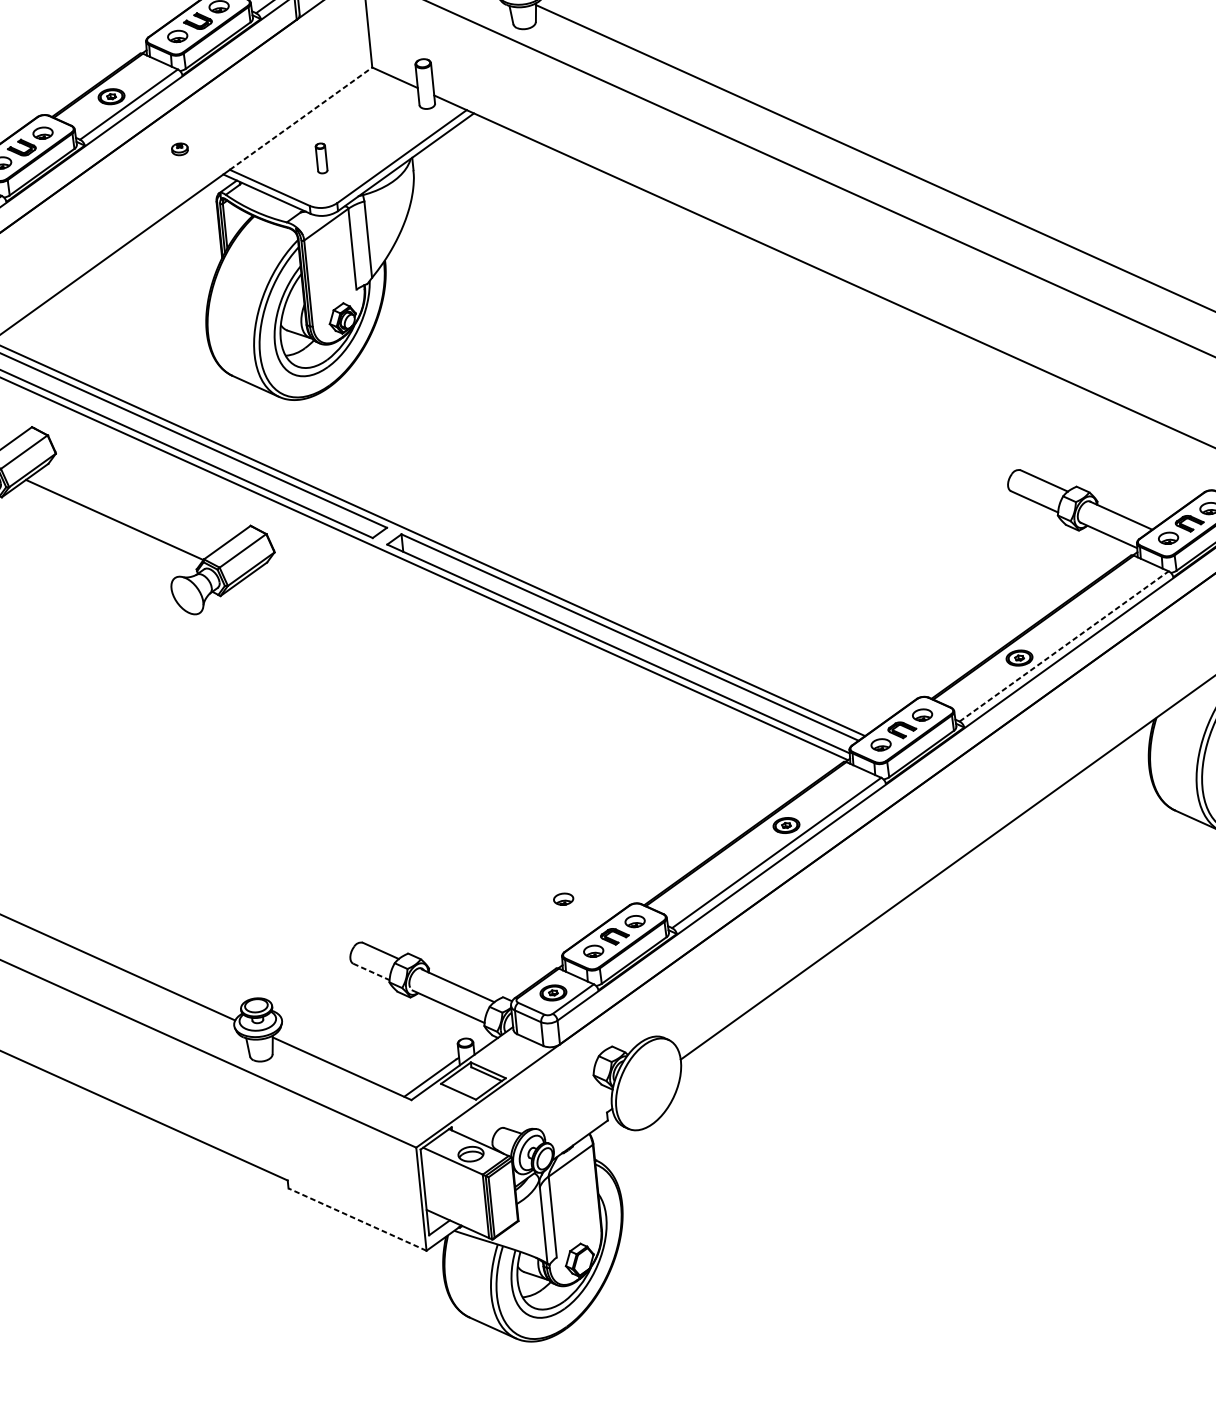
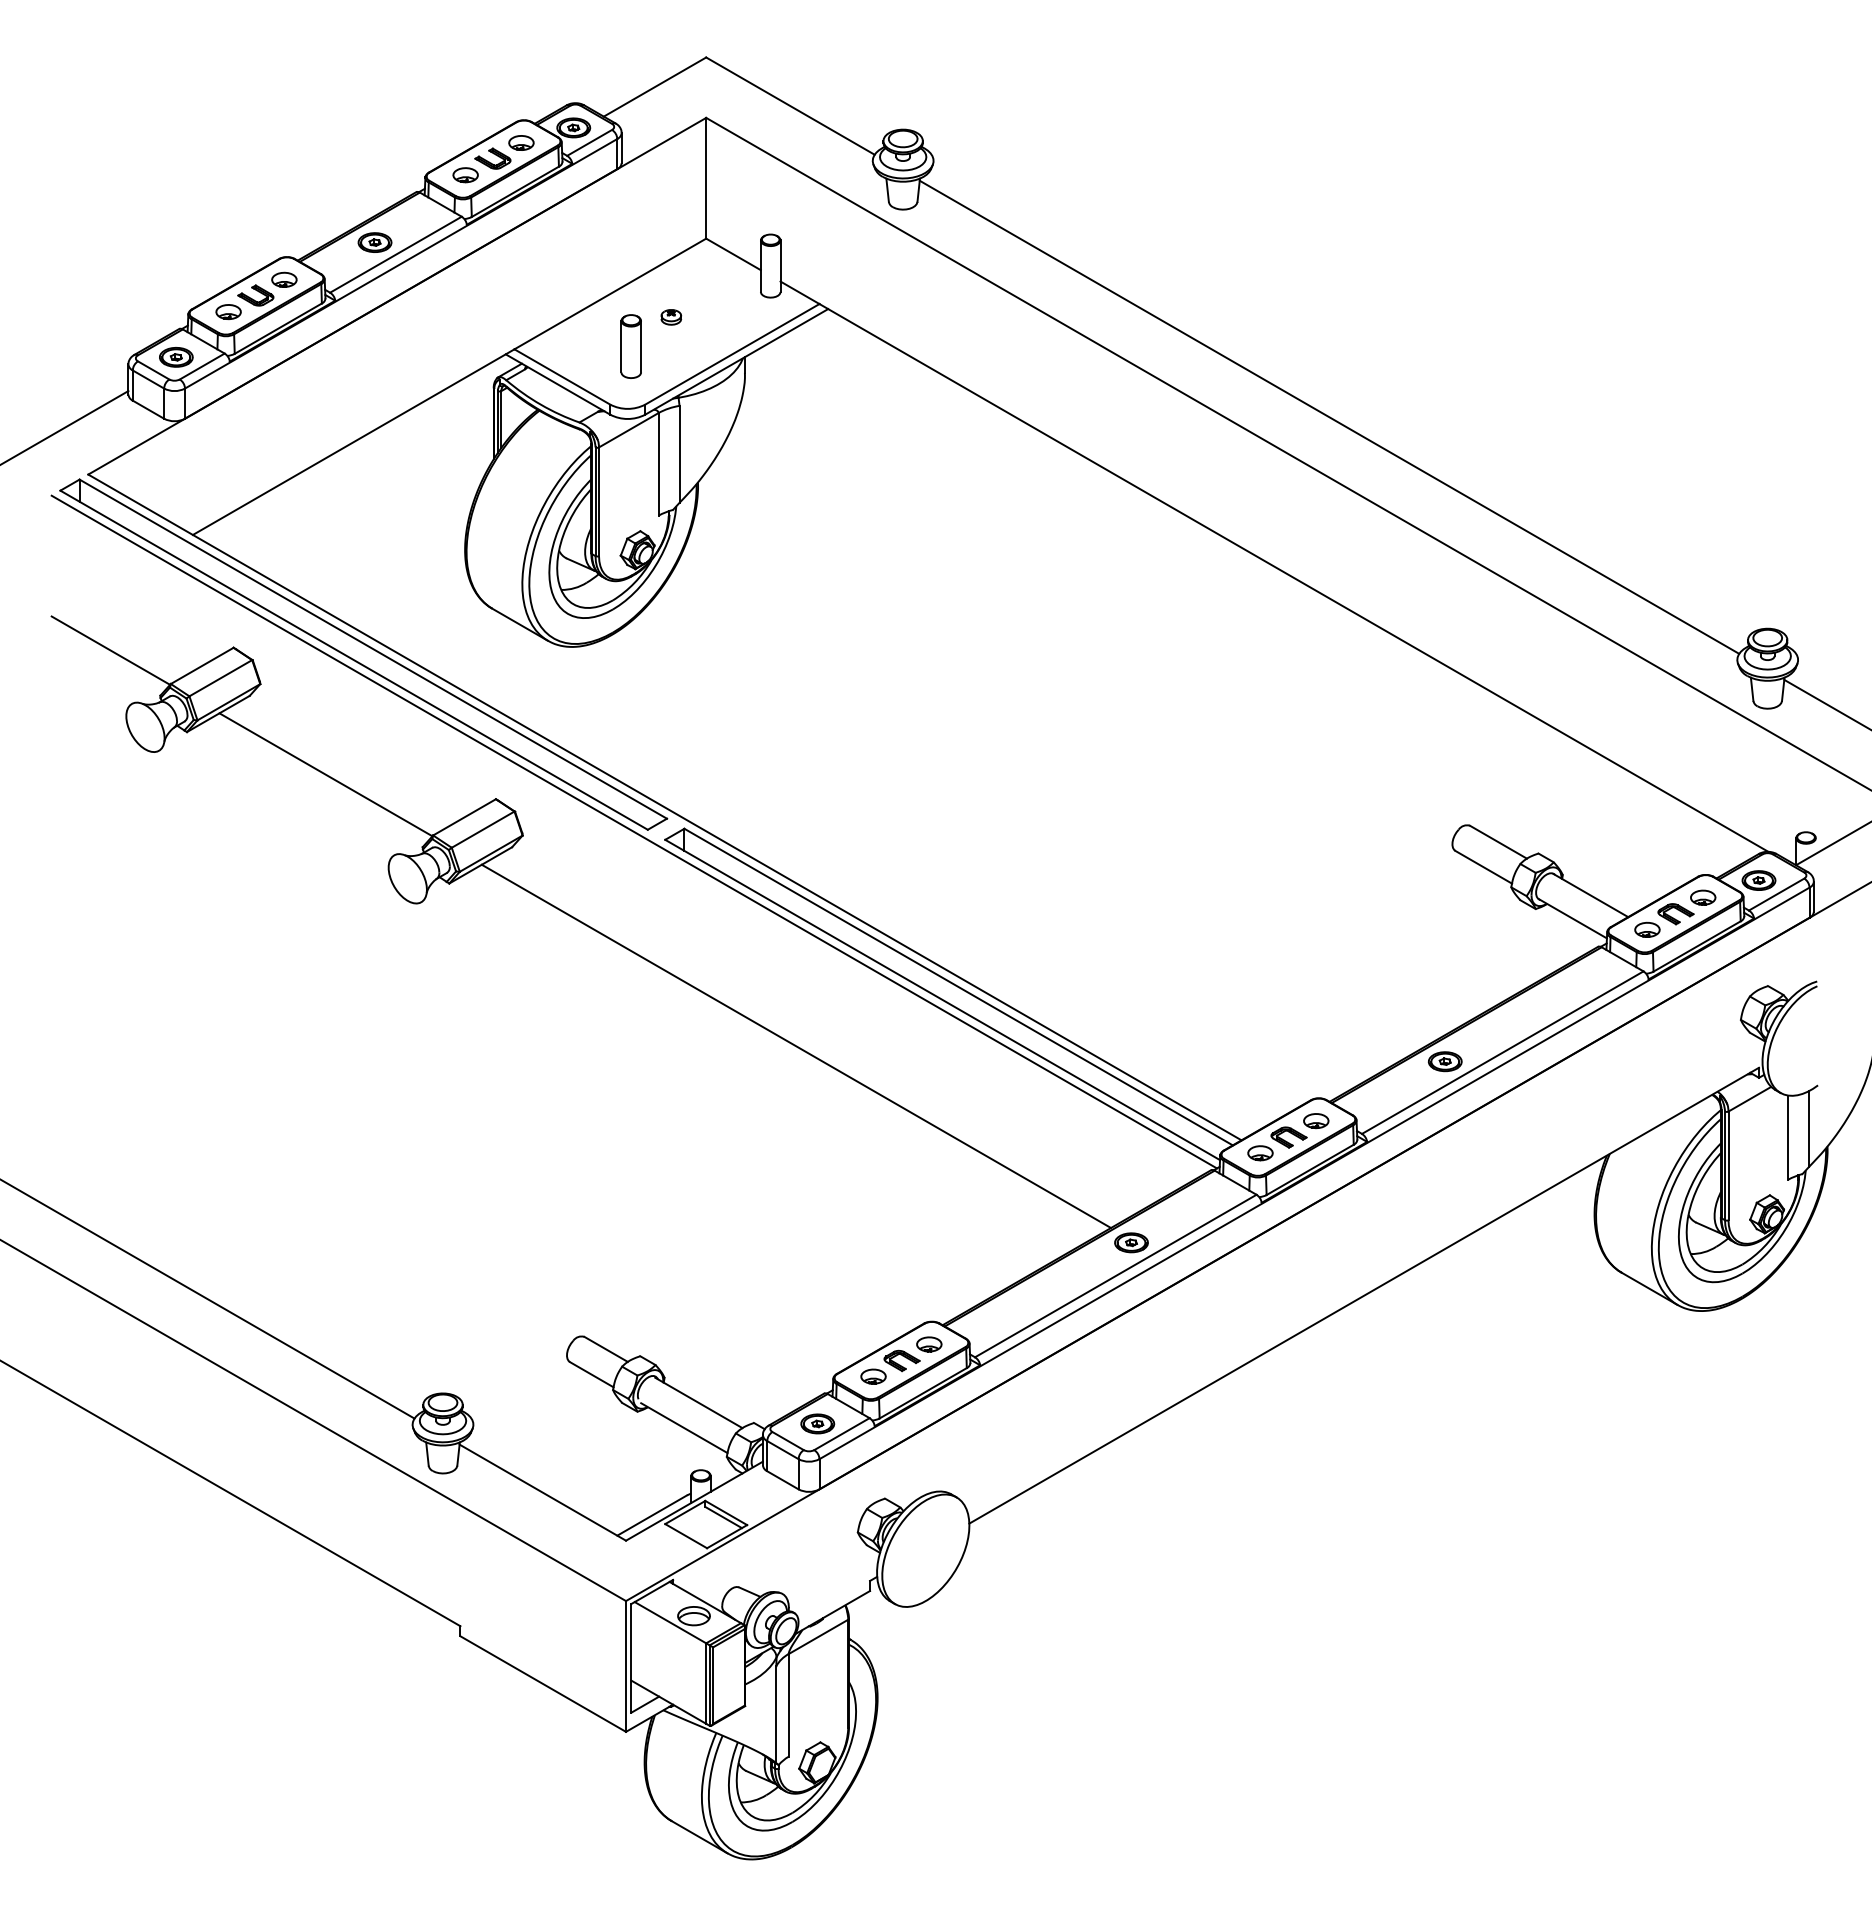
line: (301, 118) -> (610, 293), dashed -> solid
part: (180, 149) -> (671, 317), moved
part: (321, 158) -> (630, 346), size x1.67
line: (1063, 646) -> (1502, 1052), dashed -> solid
line: (507, 697) -> (796, 1046), added
part: (563, 899) -> (842, 1307), removed
line: (372, 971) -> (592, 1374), dashed -> solid
line: (357, 1219) -> (543, 1684), dashed -> solid

